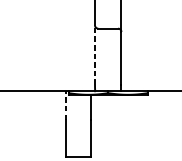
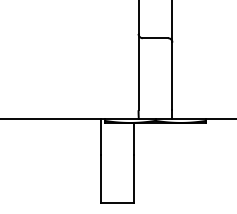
line: (94, 54) -> (138, 71), dashed -> solid
line: (65, 105) -> (100, 136), dashed -> solid

